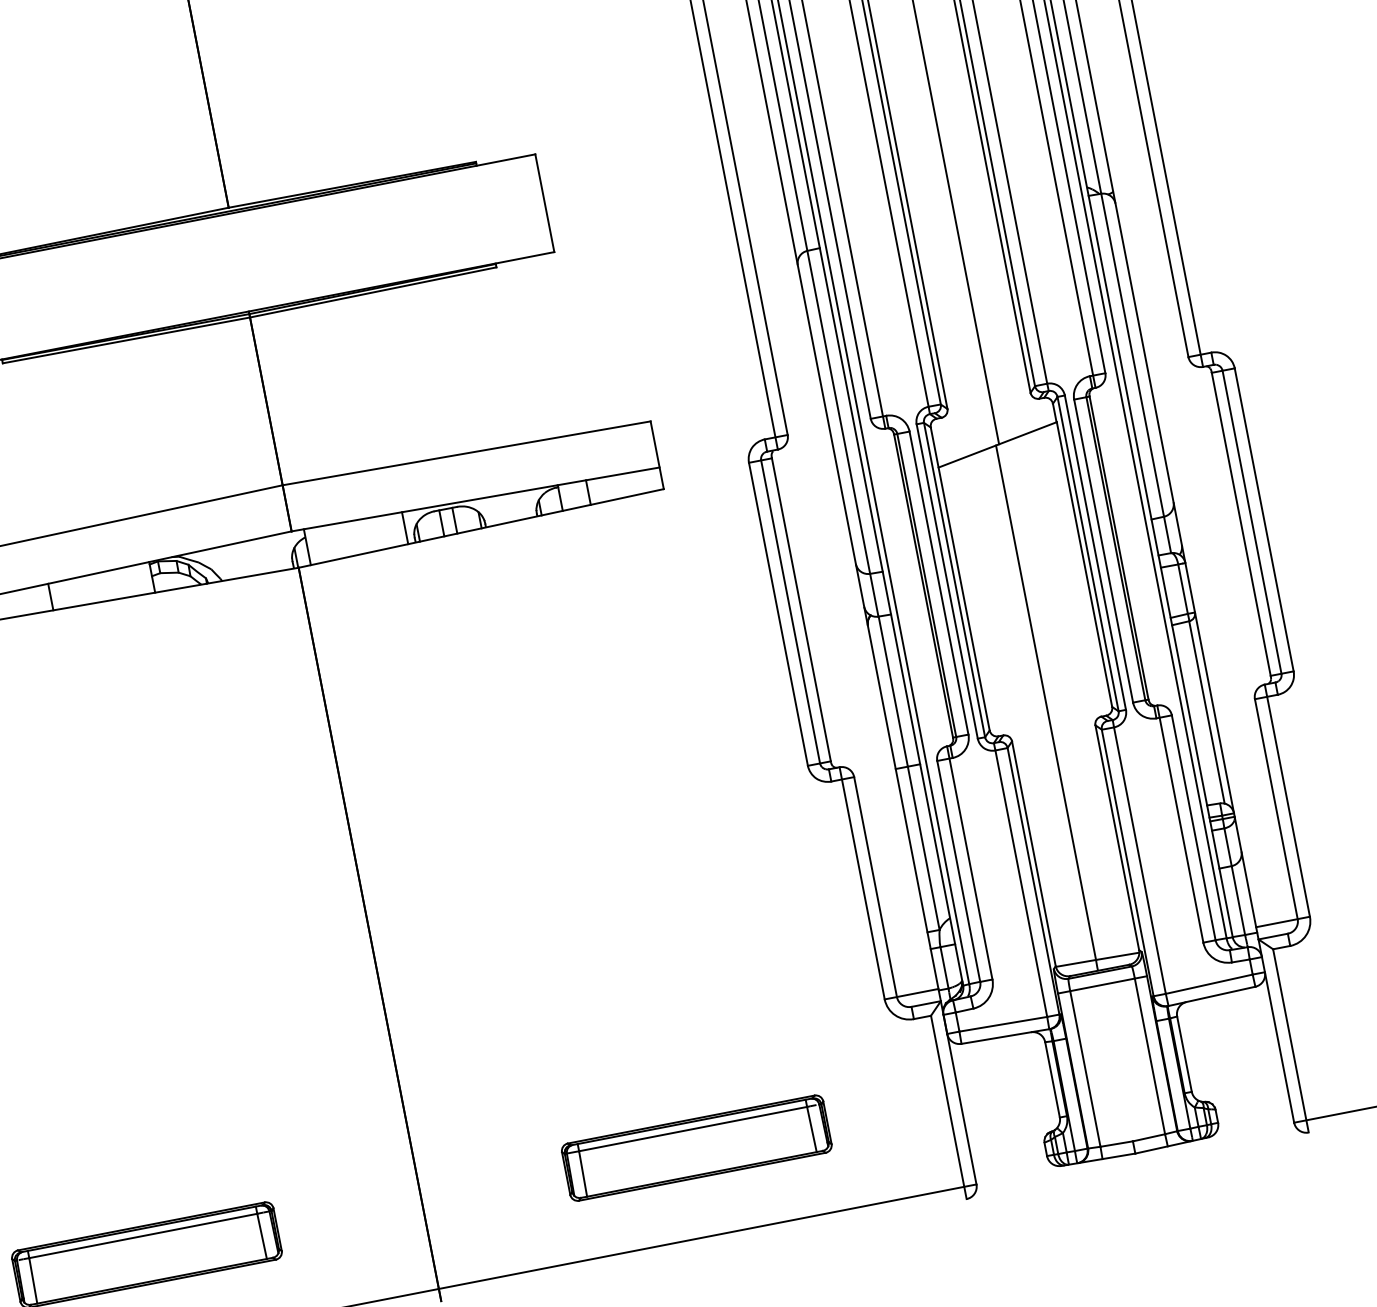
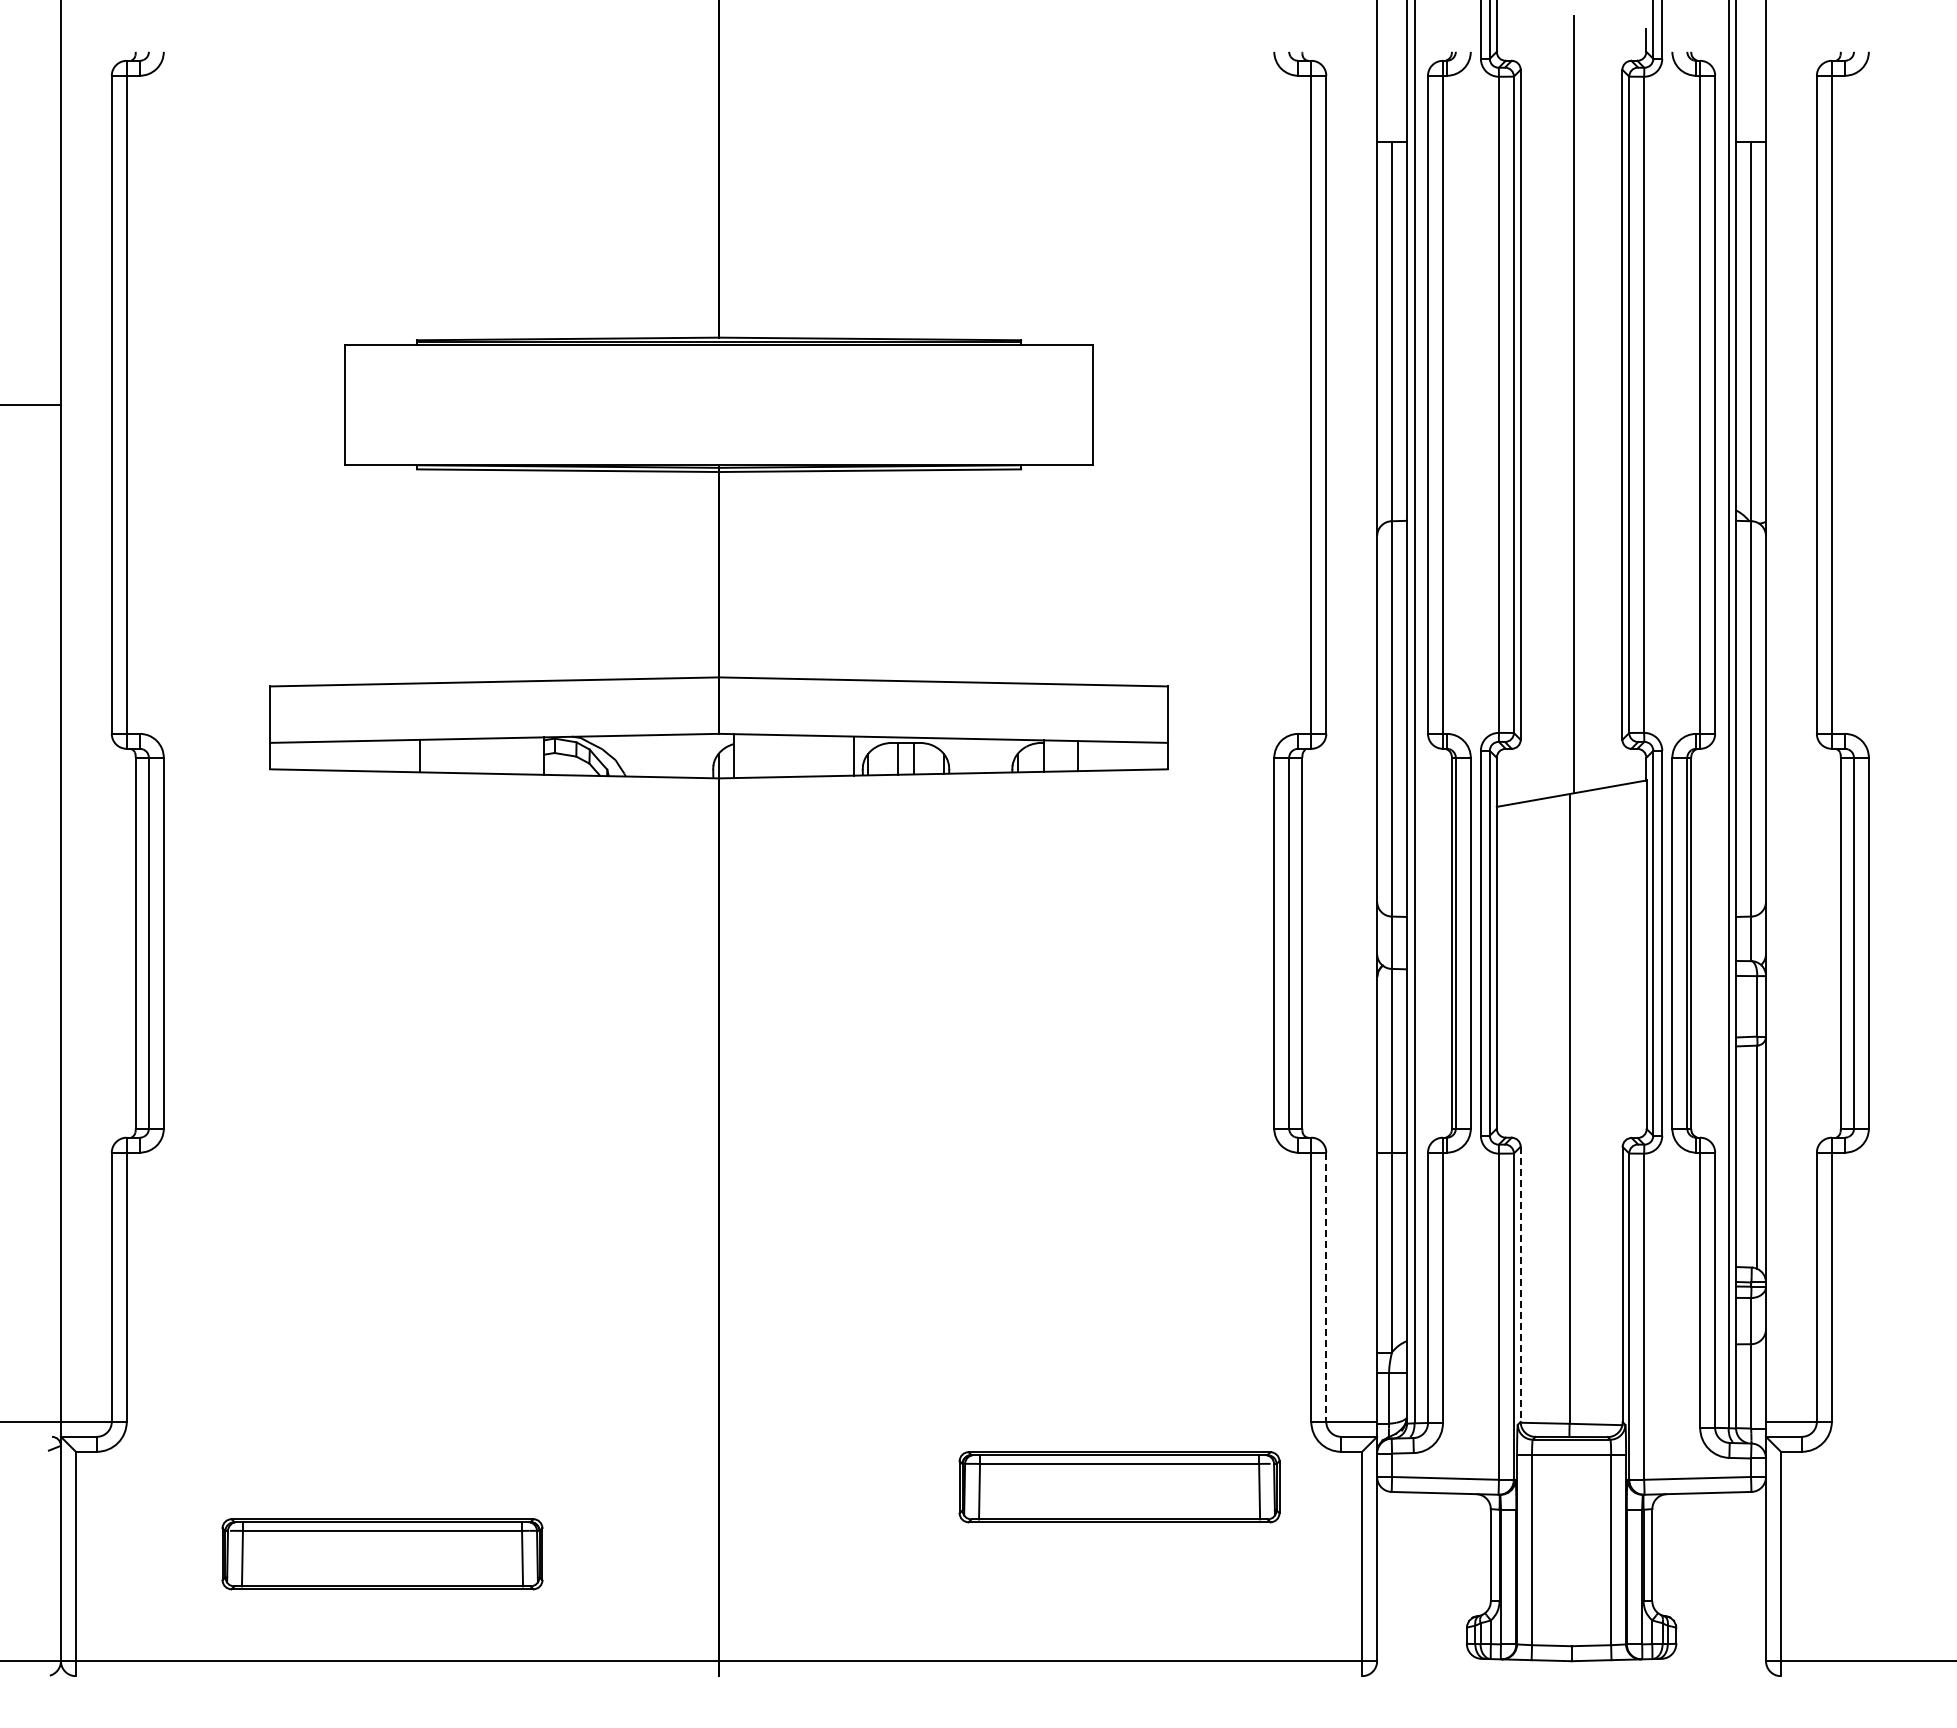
line: (1033, 853) -> (1520, 1284), solid -> dashed
line: (875, 887) -> (1326, 1287), solid -> dashed
part: (696, 1148) -> (1119, 1487), moved

